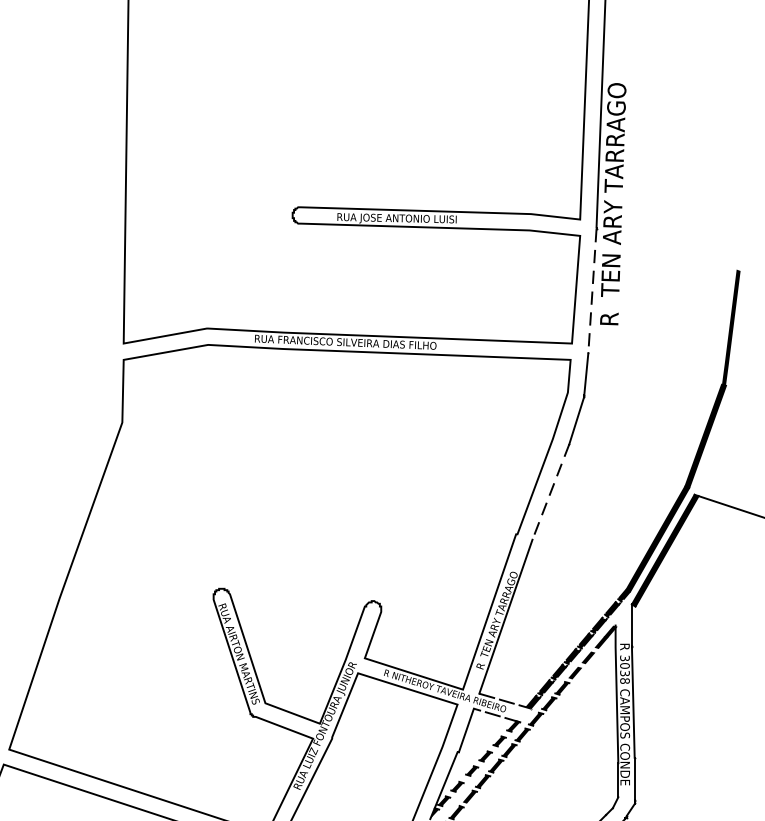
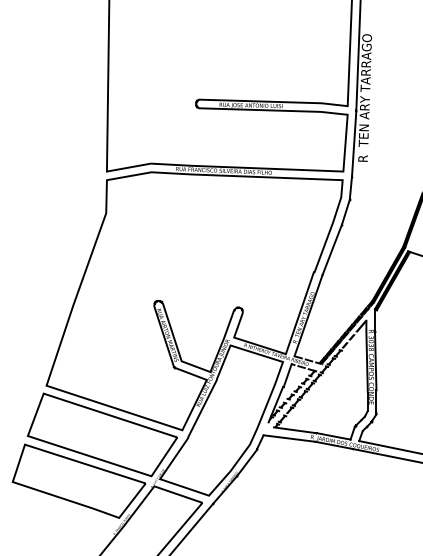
line: (593, 290) -> (354, 143), dashed -> solid
line: (551, 491) -> (332, 249), dashed -> solid

